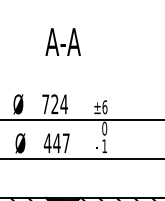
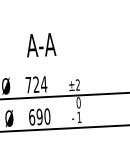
text: (62, 41) -> (40, 44), moved
text: (104, 107) -> (77, 85), ±6 -> ±2
text: (56, 143) -> (39, 117), 447 -> 690

